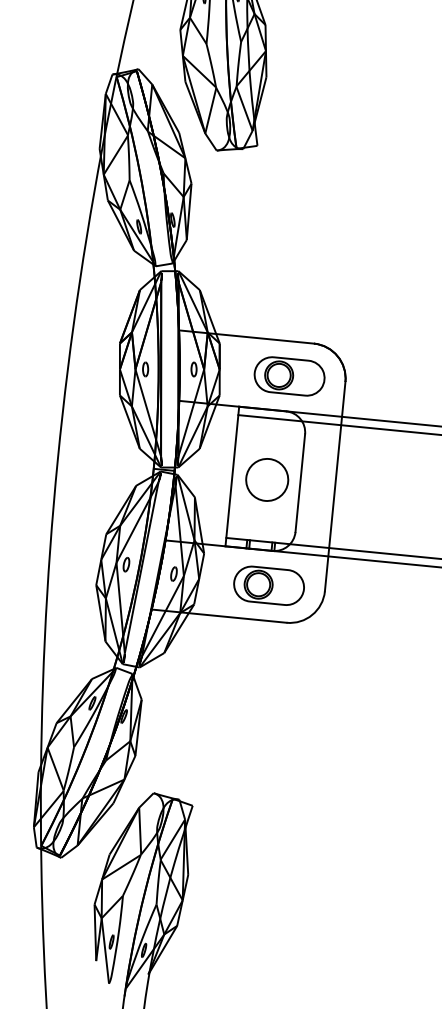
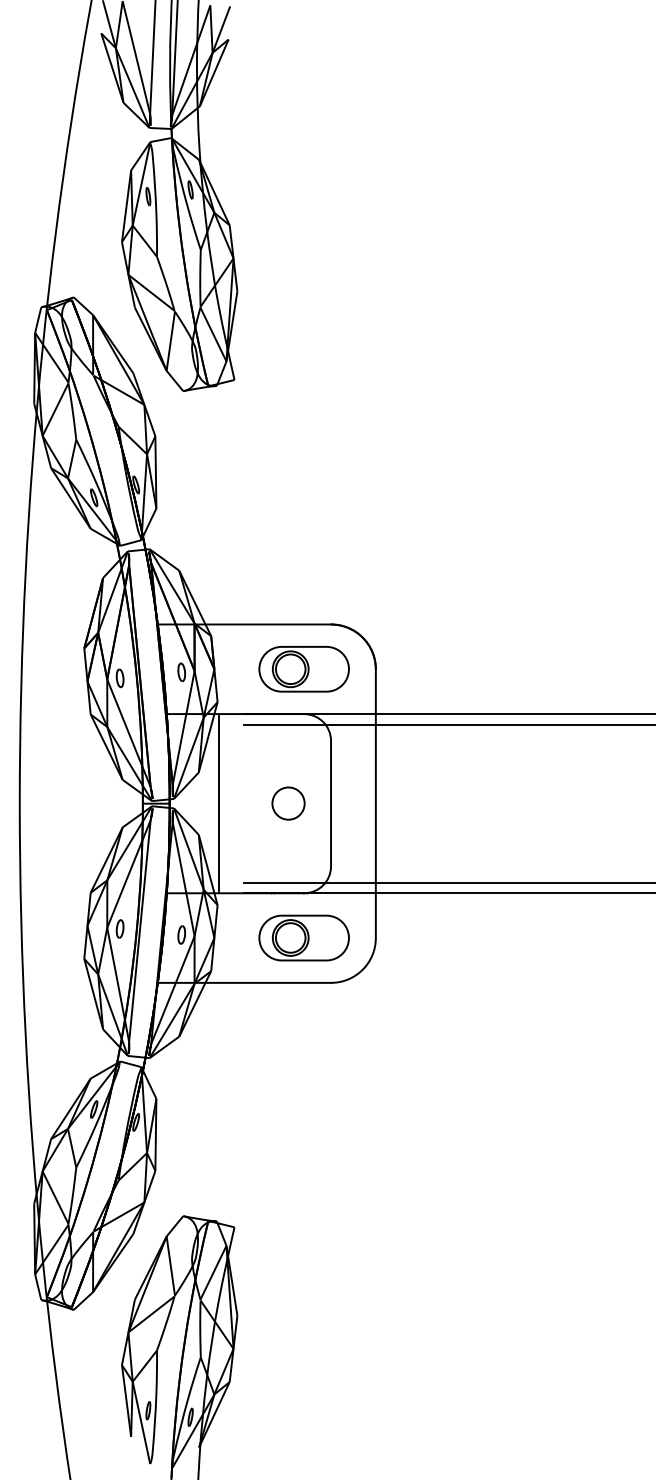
line: (232, 476) -> (218, 803), moved
part: (267, 479) -> (288, 803), size x0.6

